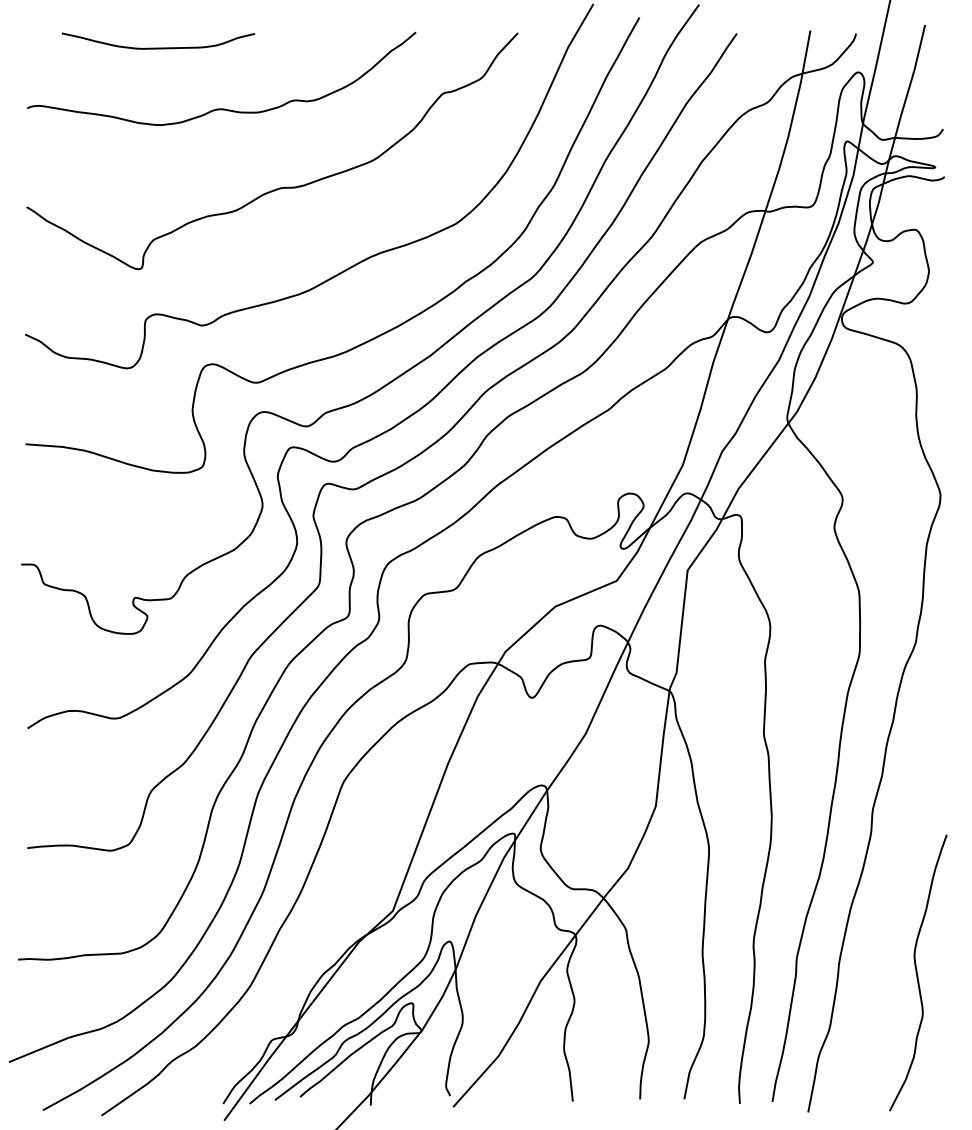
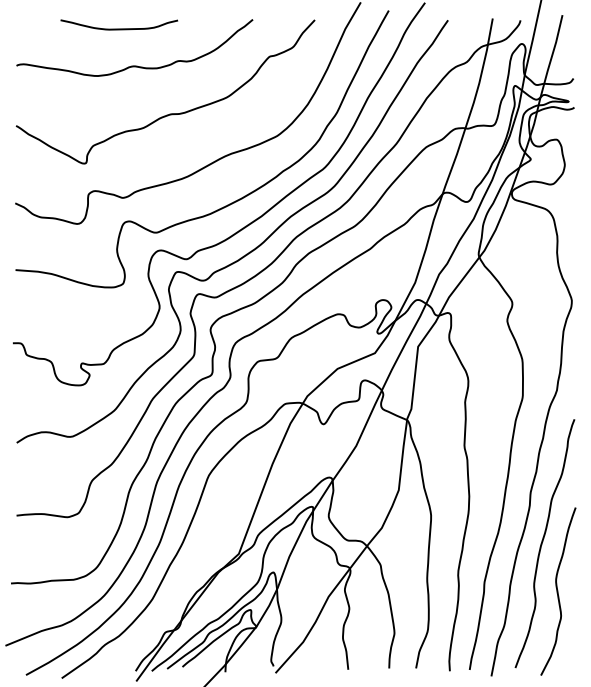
curve: (158, 46) -> (119, 28), moved
curve: (892, 893) -> (542, 543), added

